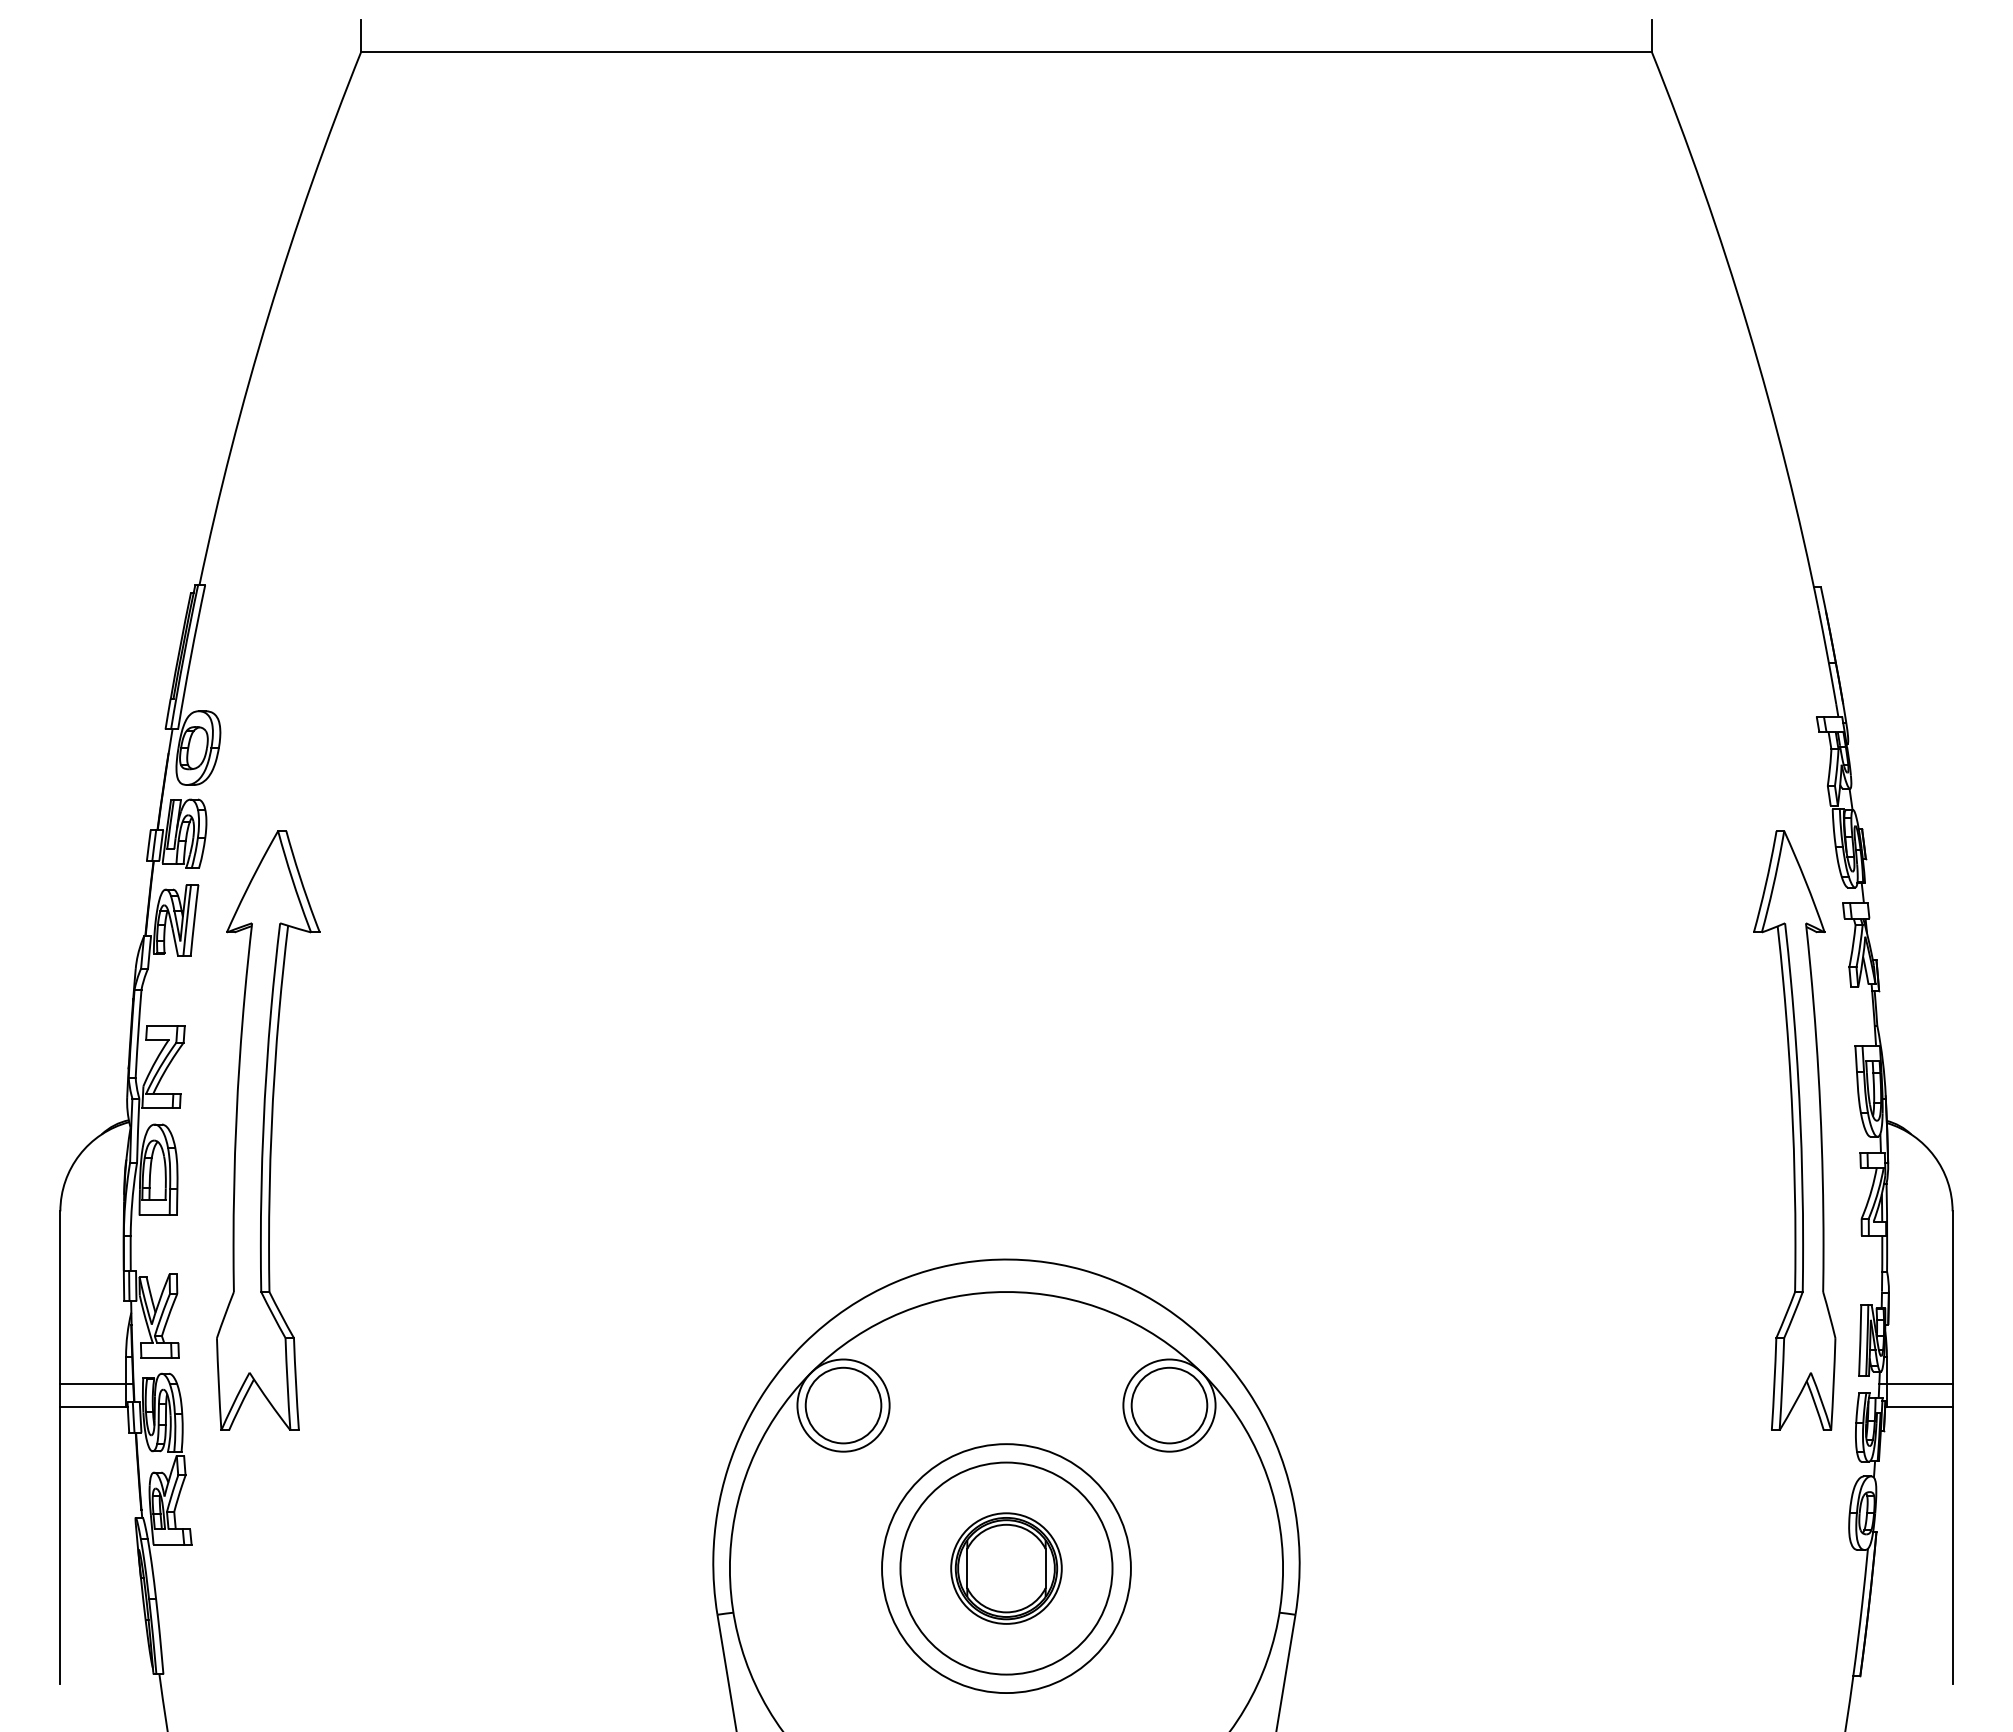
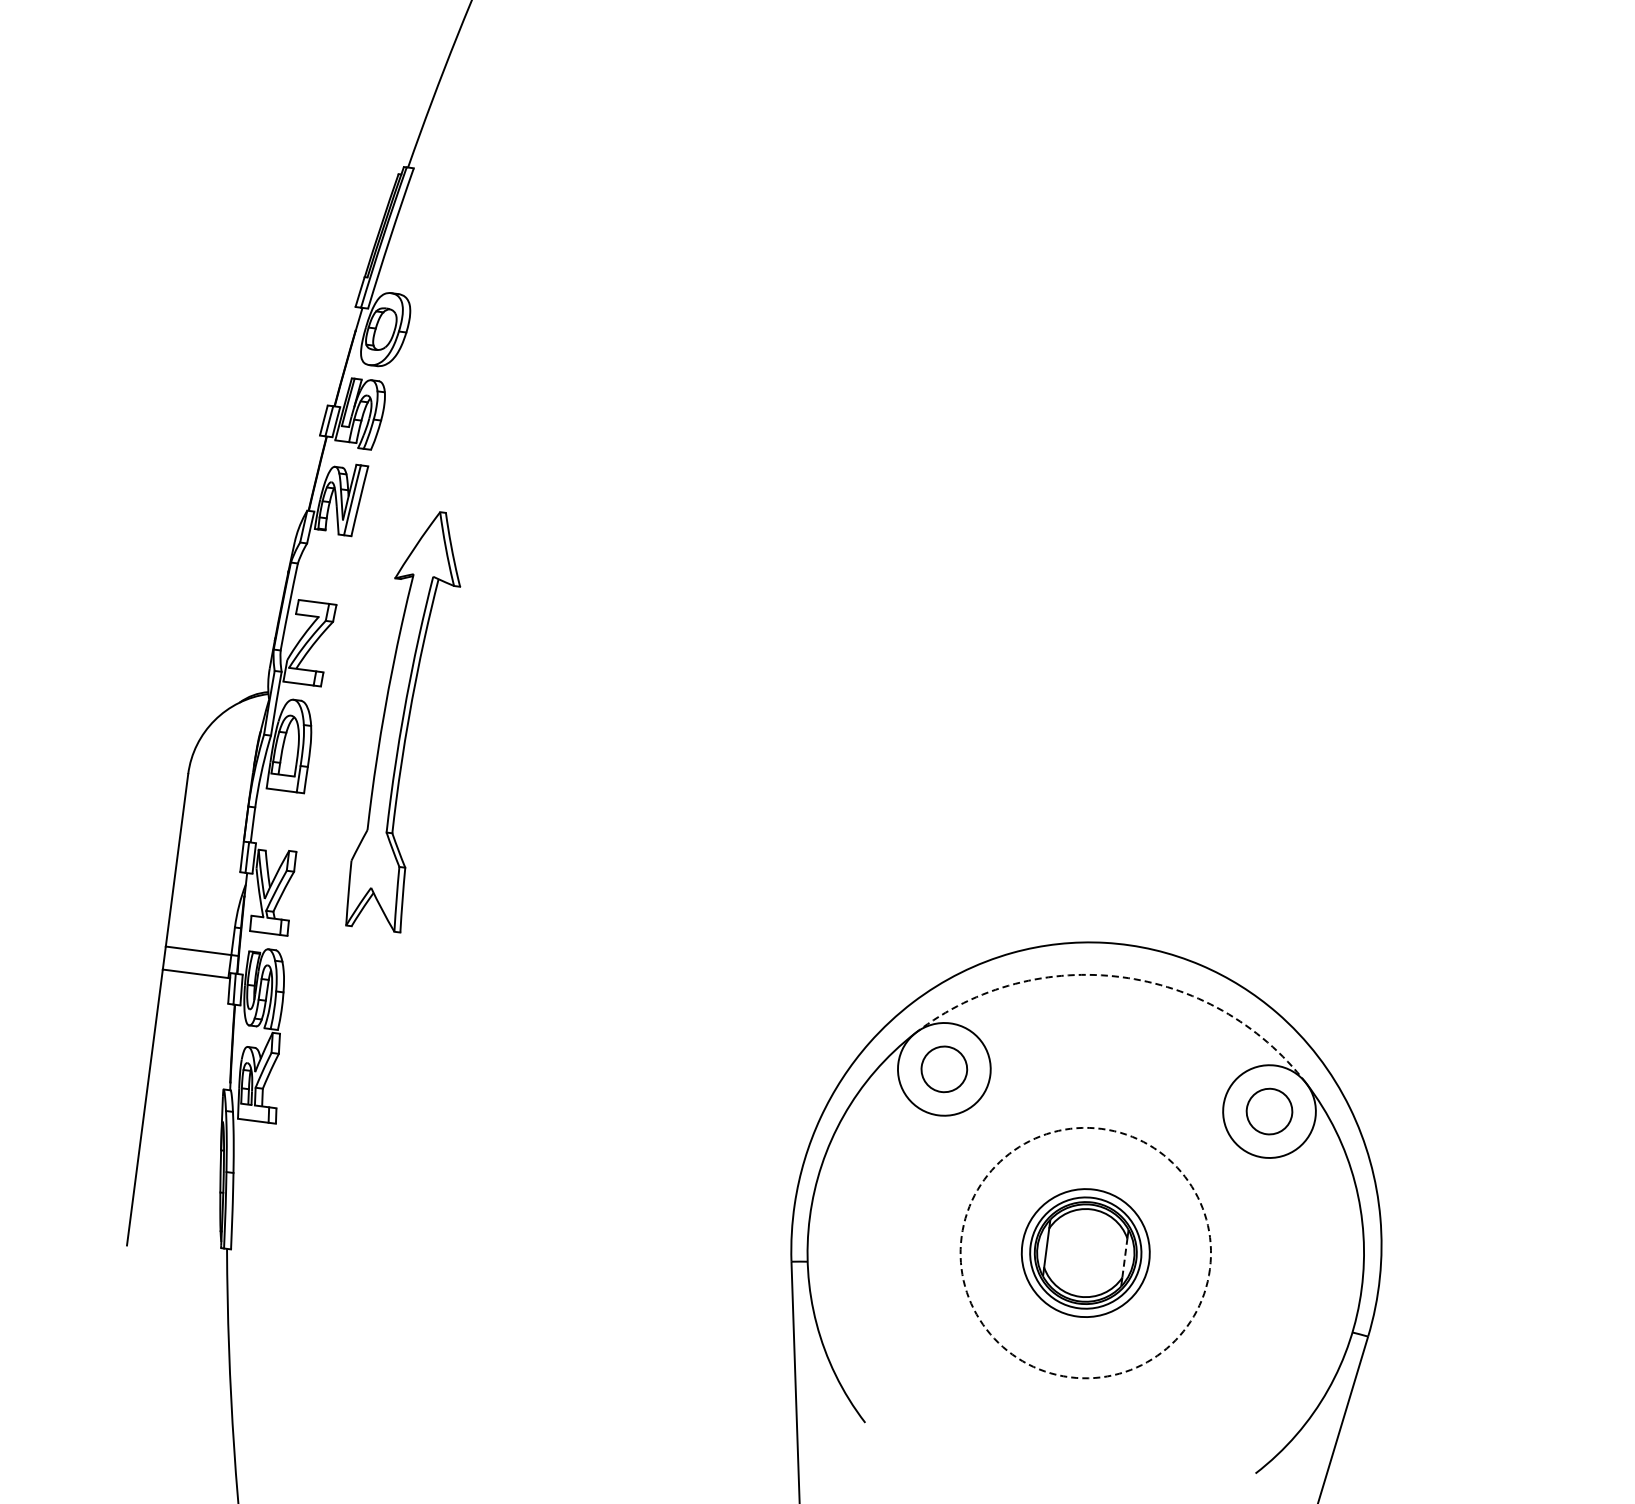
part: (268, 1130) -> (406, 720), size x0.7
arc: (1006, 1292) -> (1121, 977), solid -> dashed
circle: (843, 1405) -> (944, 1069), size x0.6
circle: (1169, 1405) -> (1269, 1111), size x0.6
circle: (1006, 1568) -> (1085, 1252), size x0.6
circle: (1006, 1568) -> (1085, 1252), solid -> dashed
line: (1045, 1568) -> (1124, 1258), solid -> dashed

